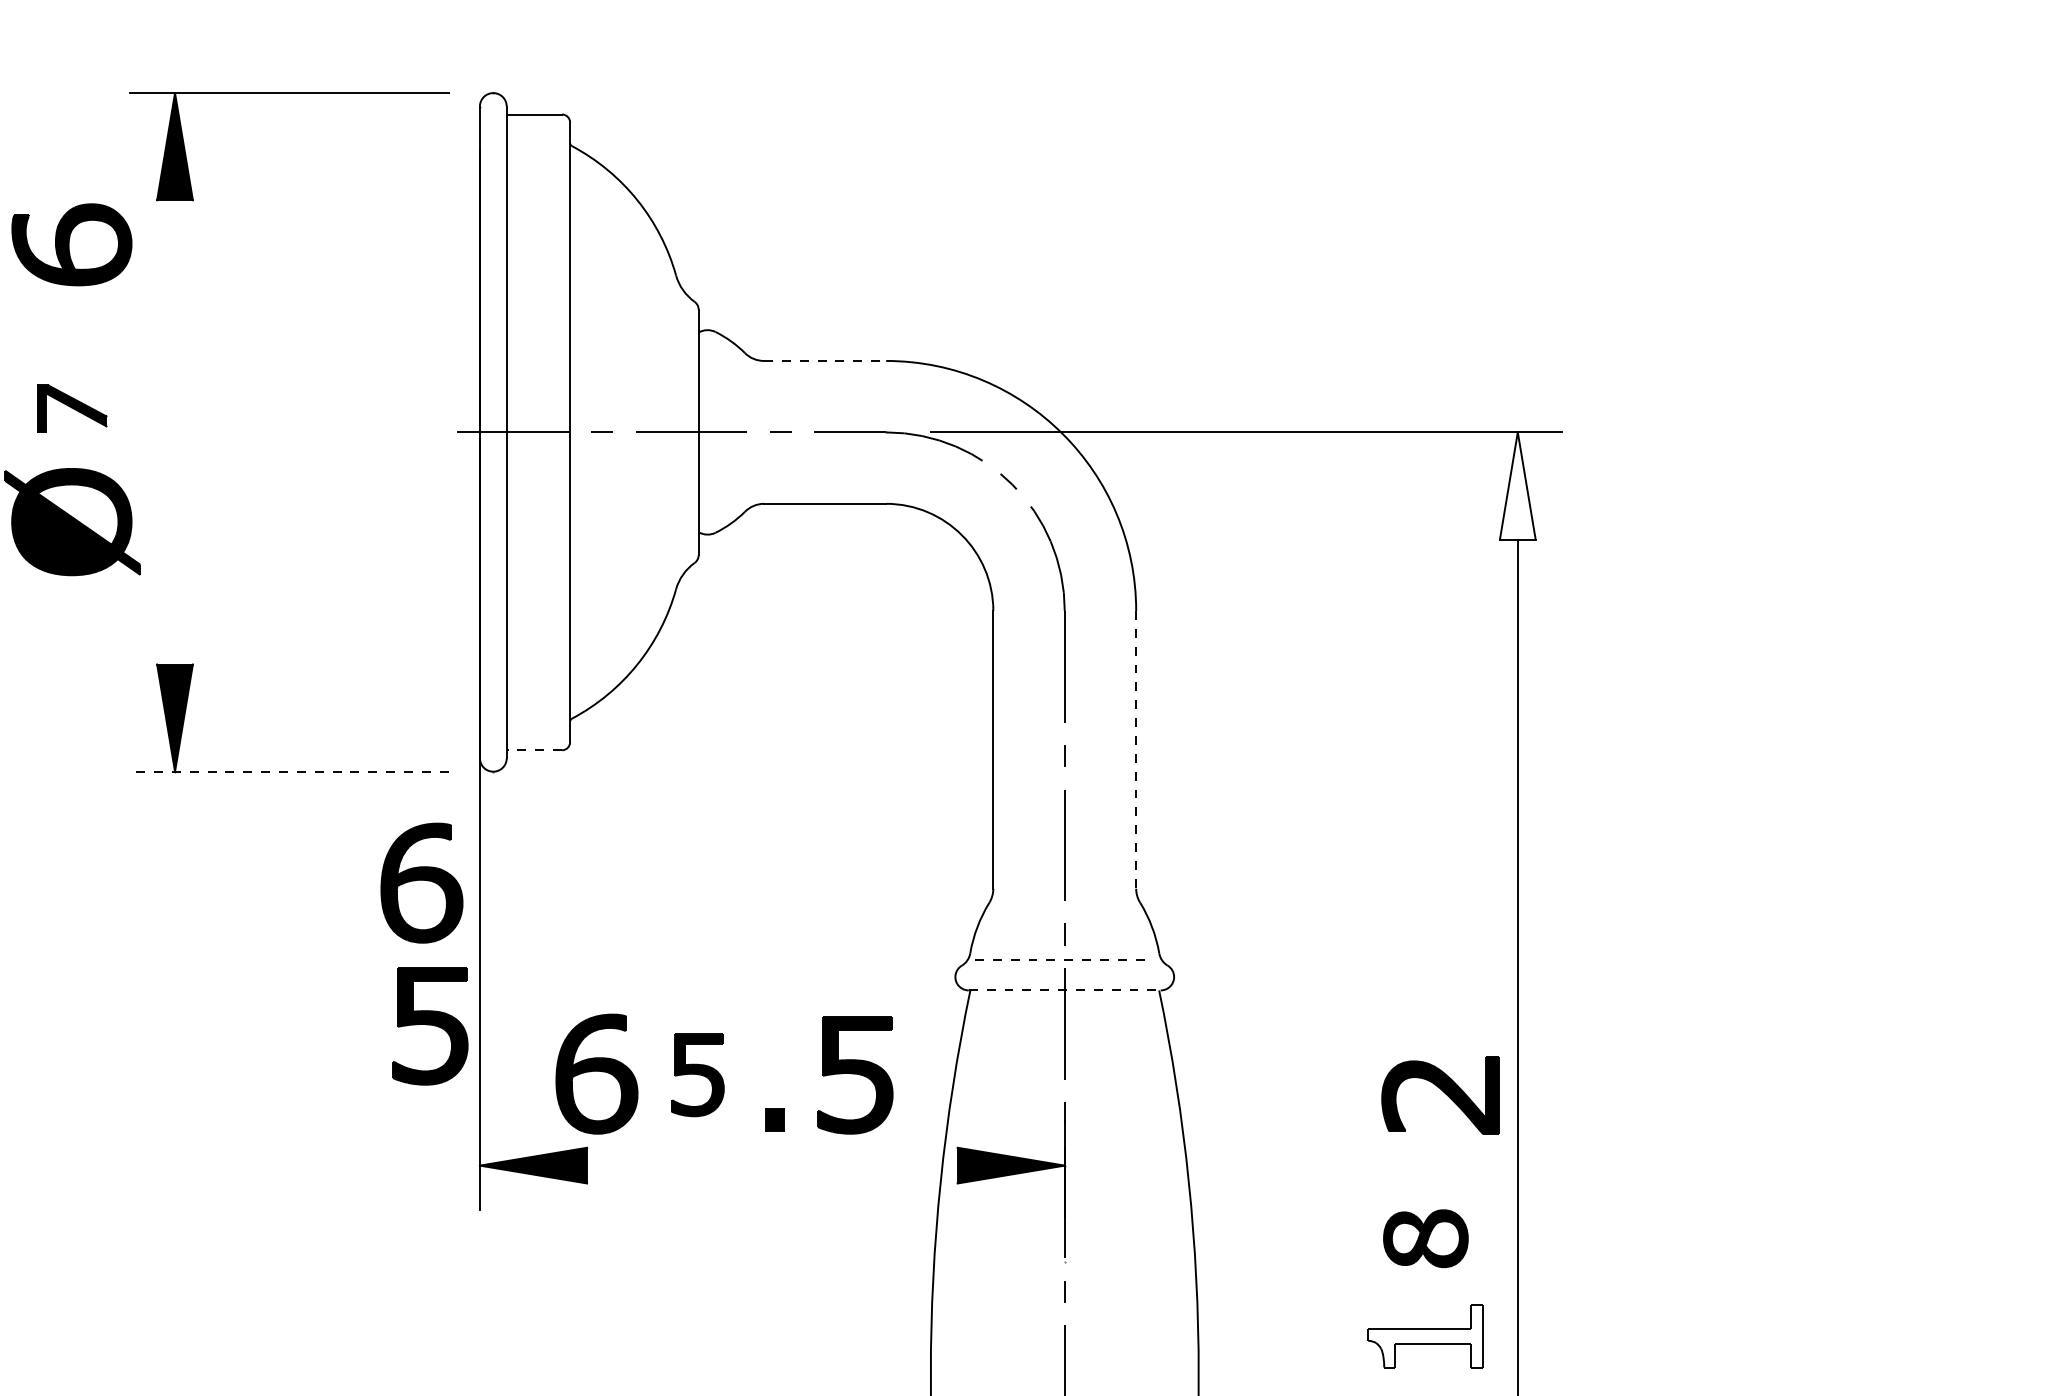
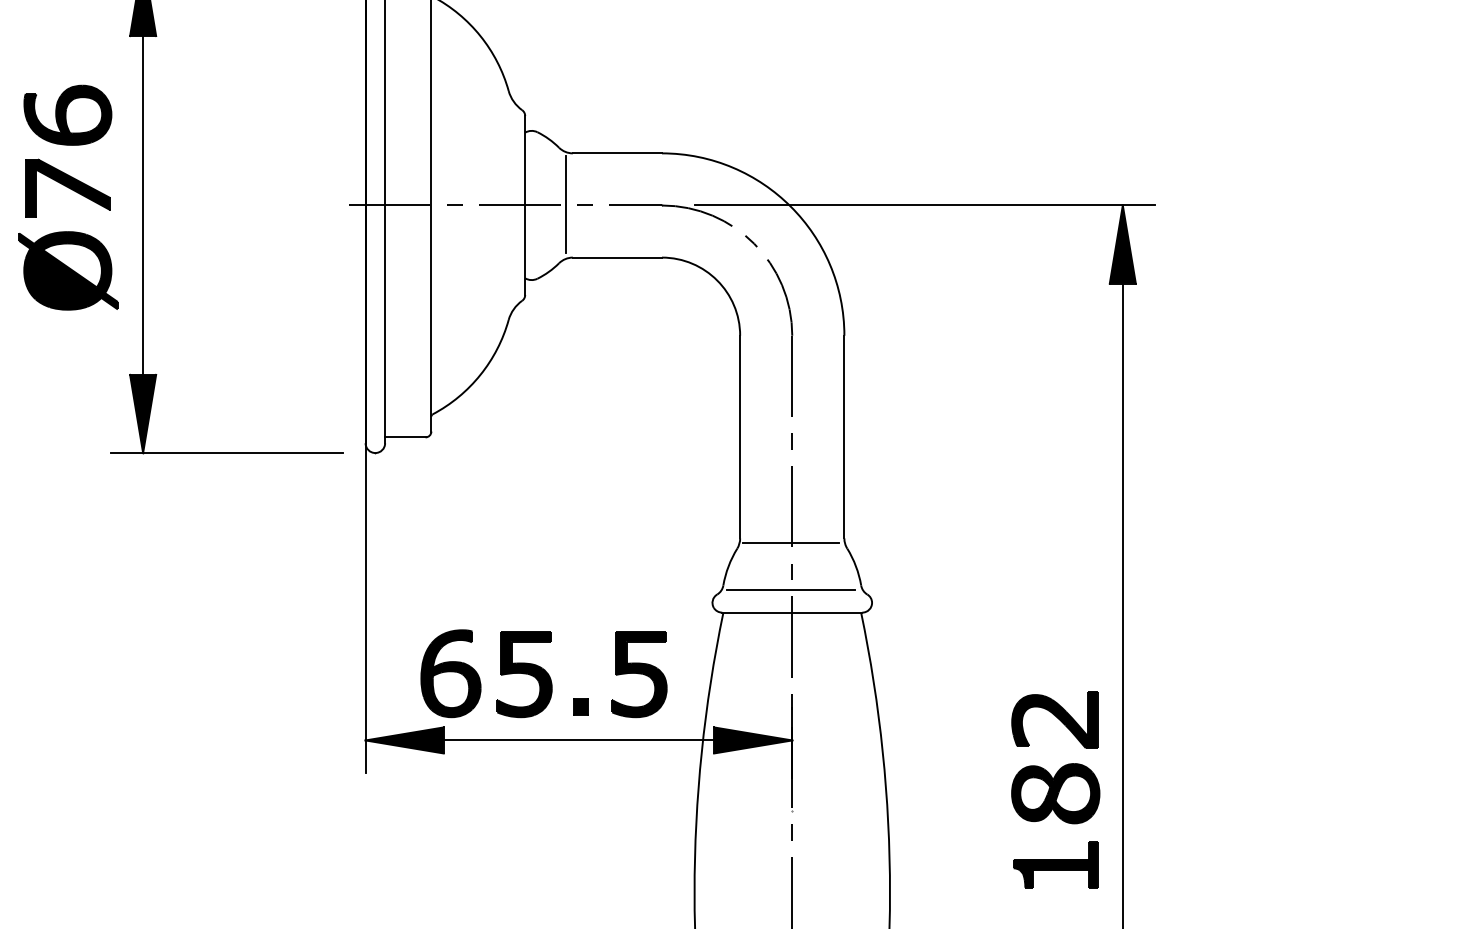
part: (71, 244) -> (67, 115), moved
line: (825, 360) -> (617, 153), dashed -> solid
part: (72, 408) -> (68, 188), size x1.67
line: (754, 430) -> (565, 204), added
line: (175, 432) -> (143, 205), added
fill: (1517, 485) -> (1122, 244), added
line: (1136, 749) -> (844, 436), dashed -> solid
line: (534, 750) -> (405, 437), dashed -> solid
line: (289, 771) -> (226, 452), dashed -> solid
part: (421, 882) -> (322, 533), removed
line: (1062, 895) -> (790, 543), added
line: (1062, 959) -> (790, 590), dashed -> solid
line: (1064, 990) -> (792, 612), dashed -> solid
part: (430, 1026) -> (329, 638), removed
part: (697, 1075) -> (524, 674), size x1.43
part: (1440, 1095) -> (1054, 719), moved
line: (772, 1165) -> (579, 740), added
part: (1425, 1238) -> (1055, 793), size x1.43
fill: (1425, 1336) -> (1055, 865), added

